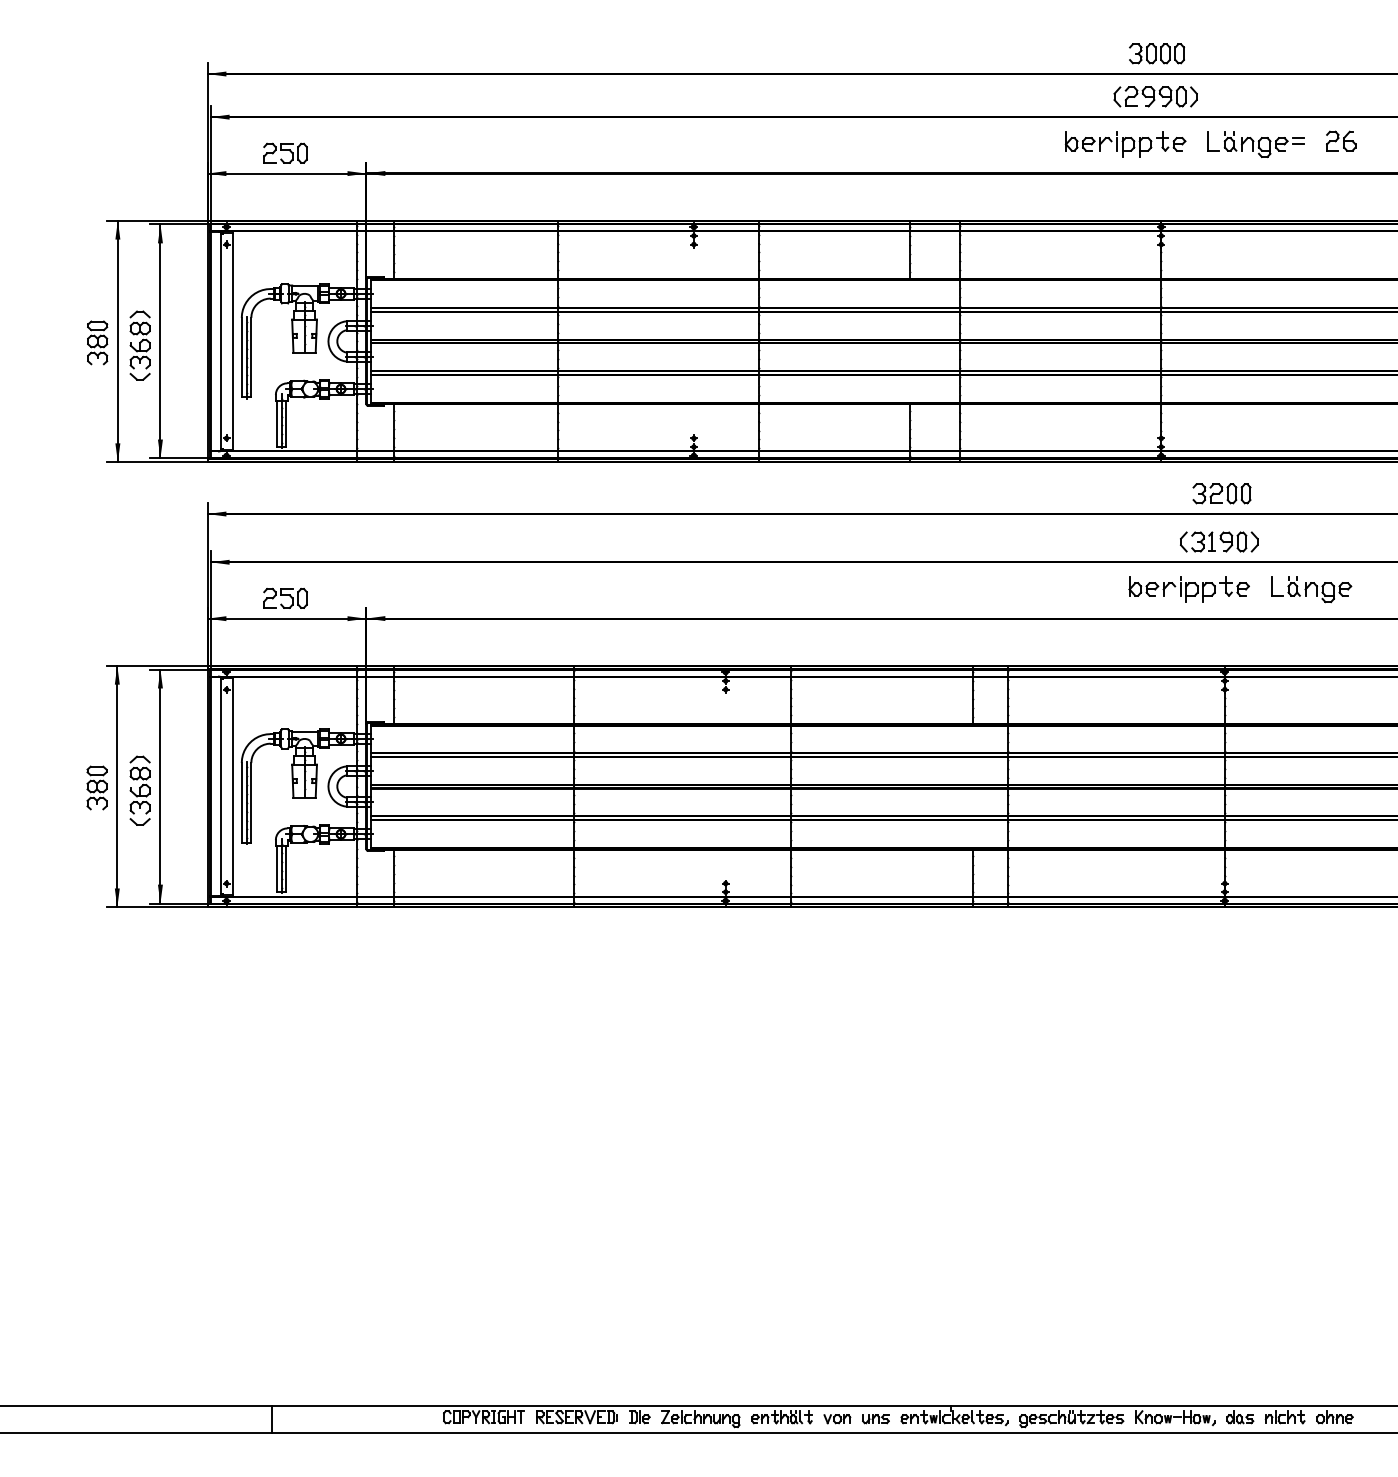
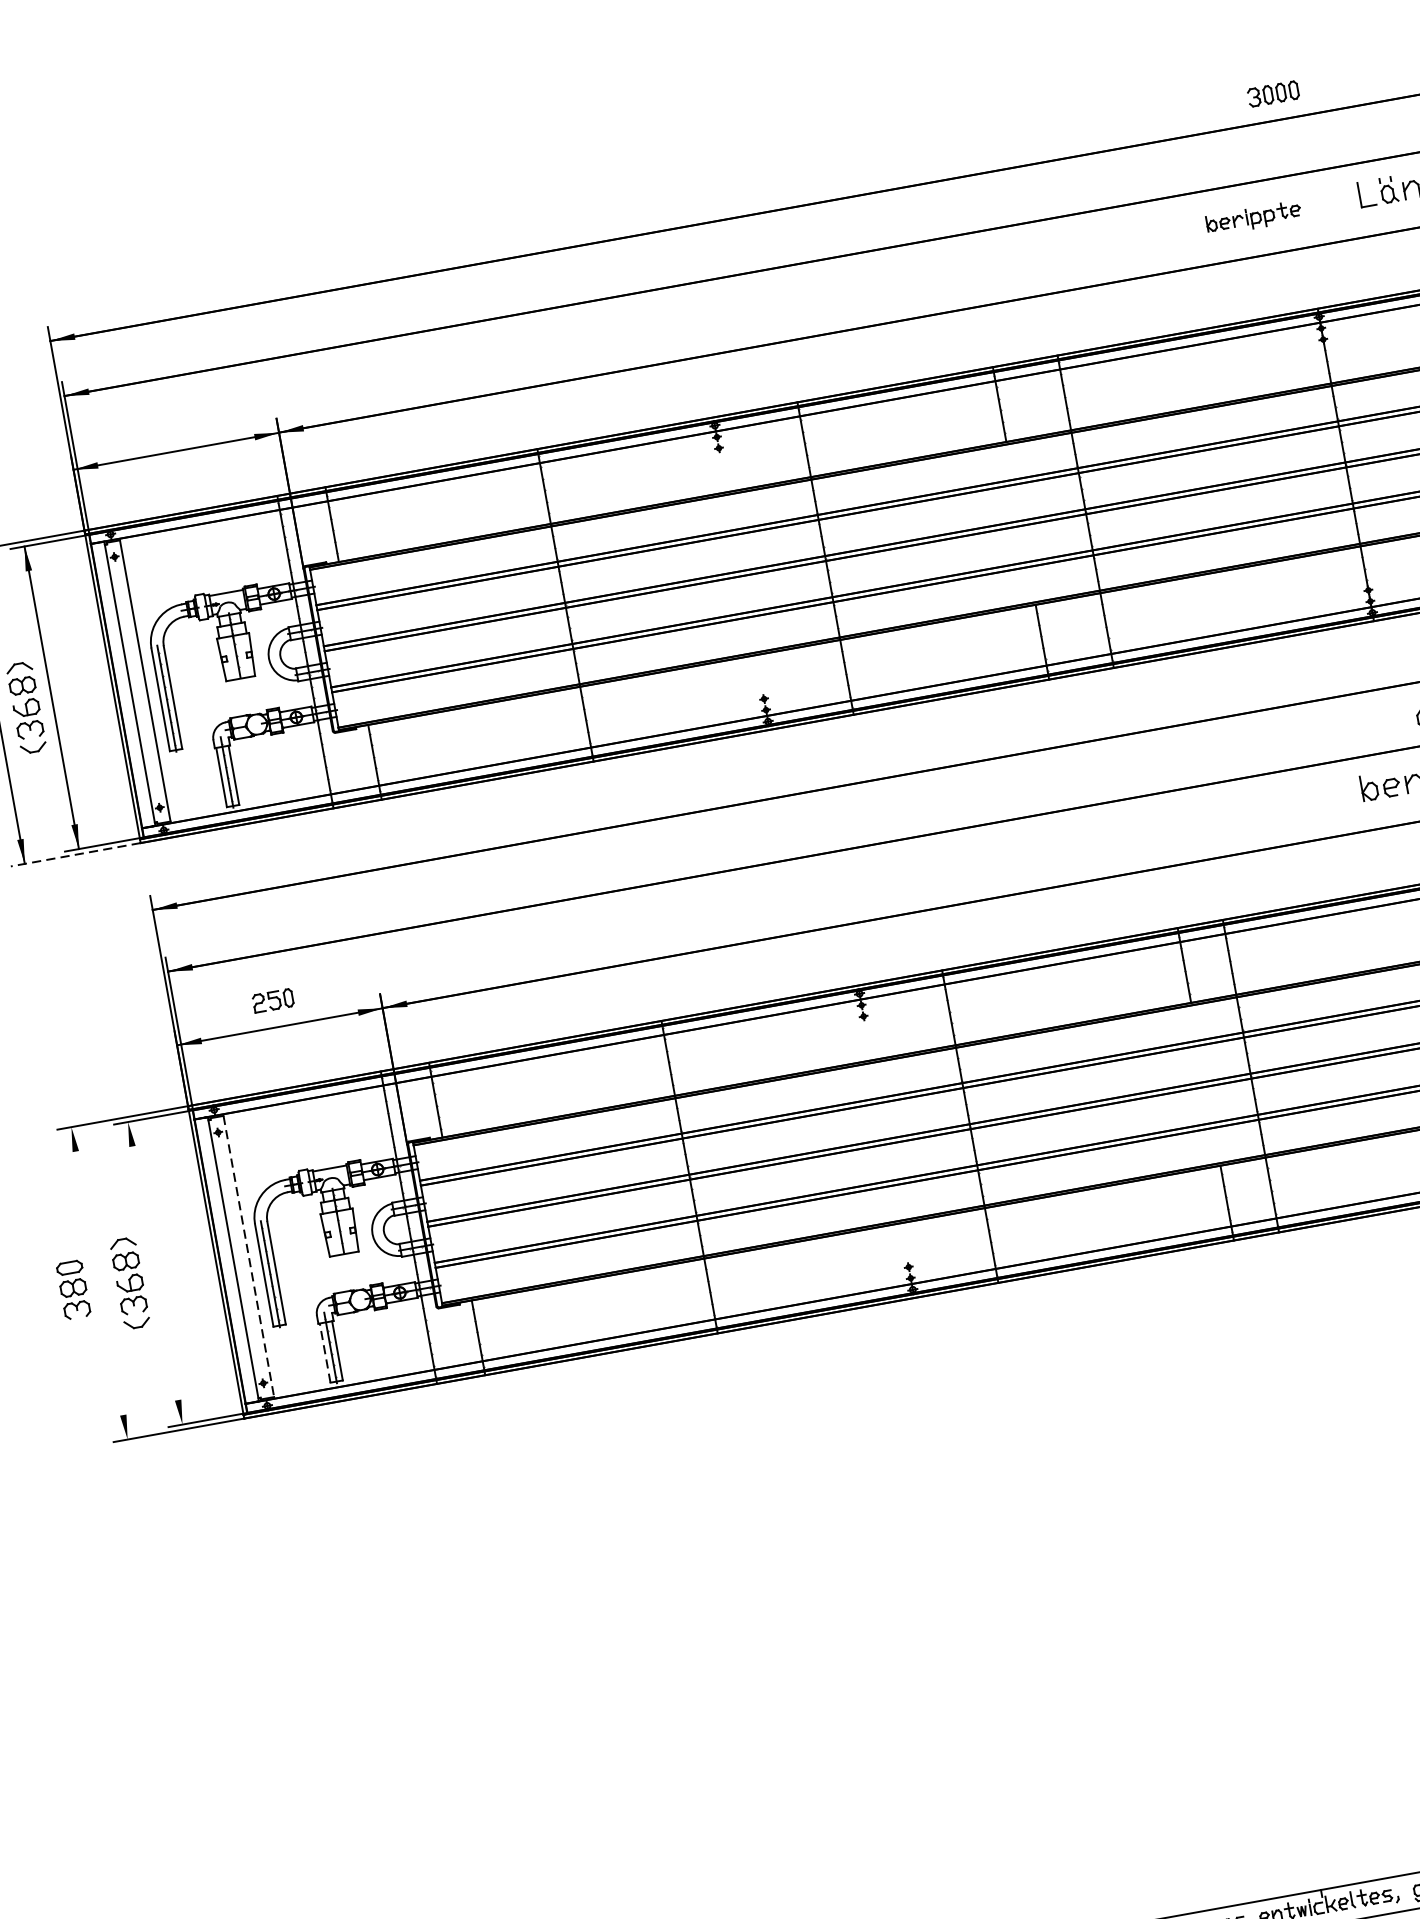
part: (1156, 53) -> (1272, 93), size x0.7
part: (1155, 96) -> (1281, 149), removed
part: (1125, 144) -> (1253, 218), size x0.6
part: (285, 152) -> (169, 424), removed
line: (156, 462) -> (74, 855), solid -> dashed
part: (285, 597) -> (273, 999), size x0.7
line: (117, 786) -> (99, 1283), removed
line: (160, 786) -> (155, 1273), removed
line: (232, 786) -> (248, 1256), solid -> dashed
line: (276, 869) -> (324, 1353), solid -> dashed

